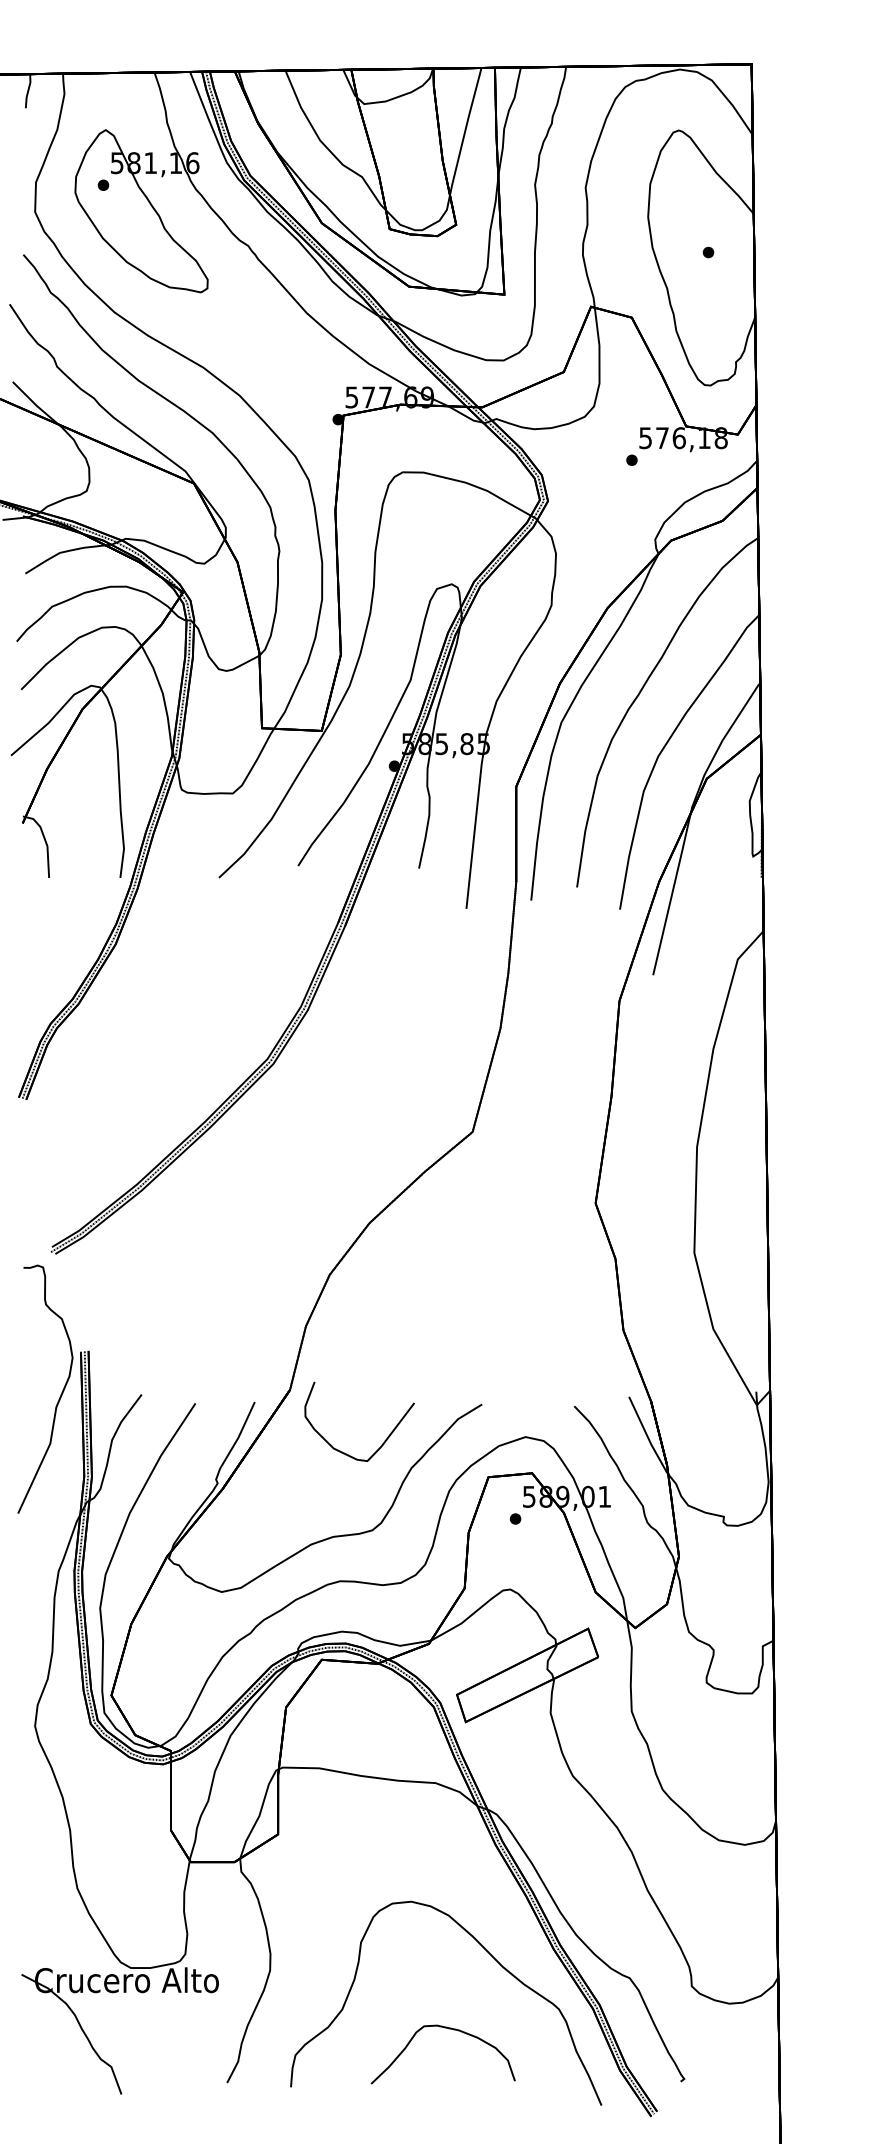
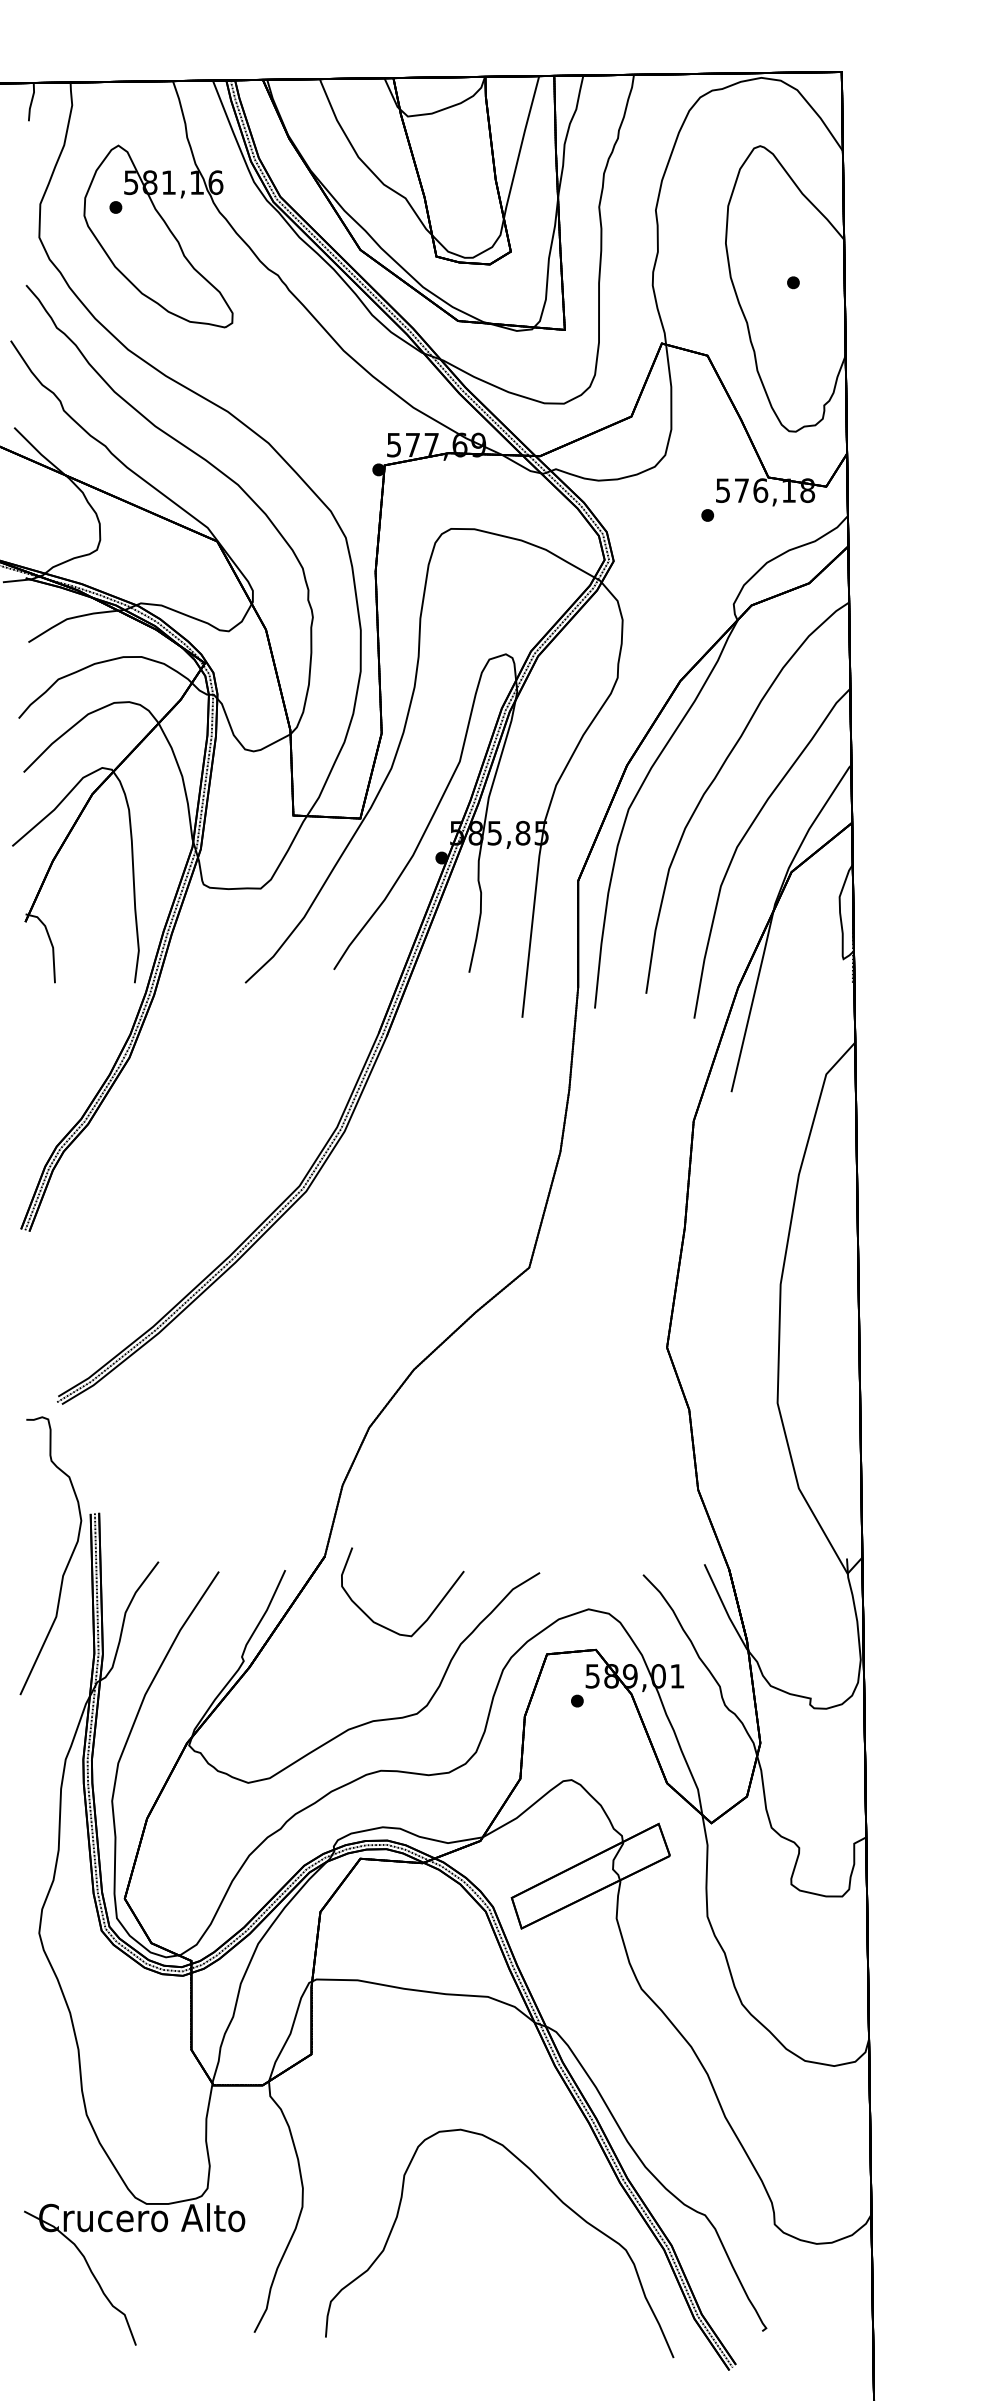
part: (449, 2029) -> (503, 2272), removed

